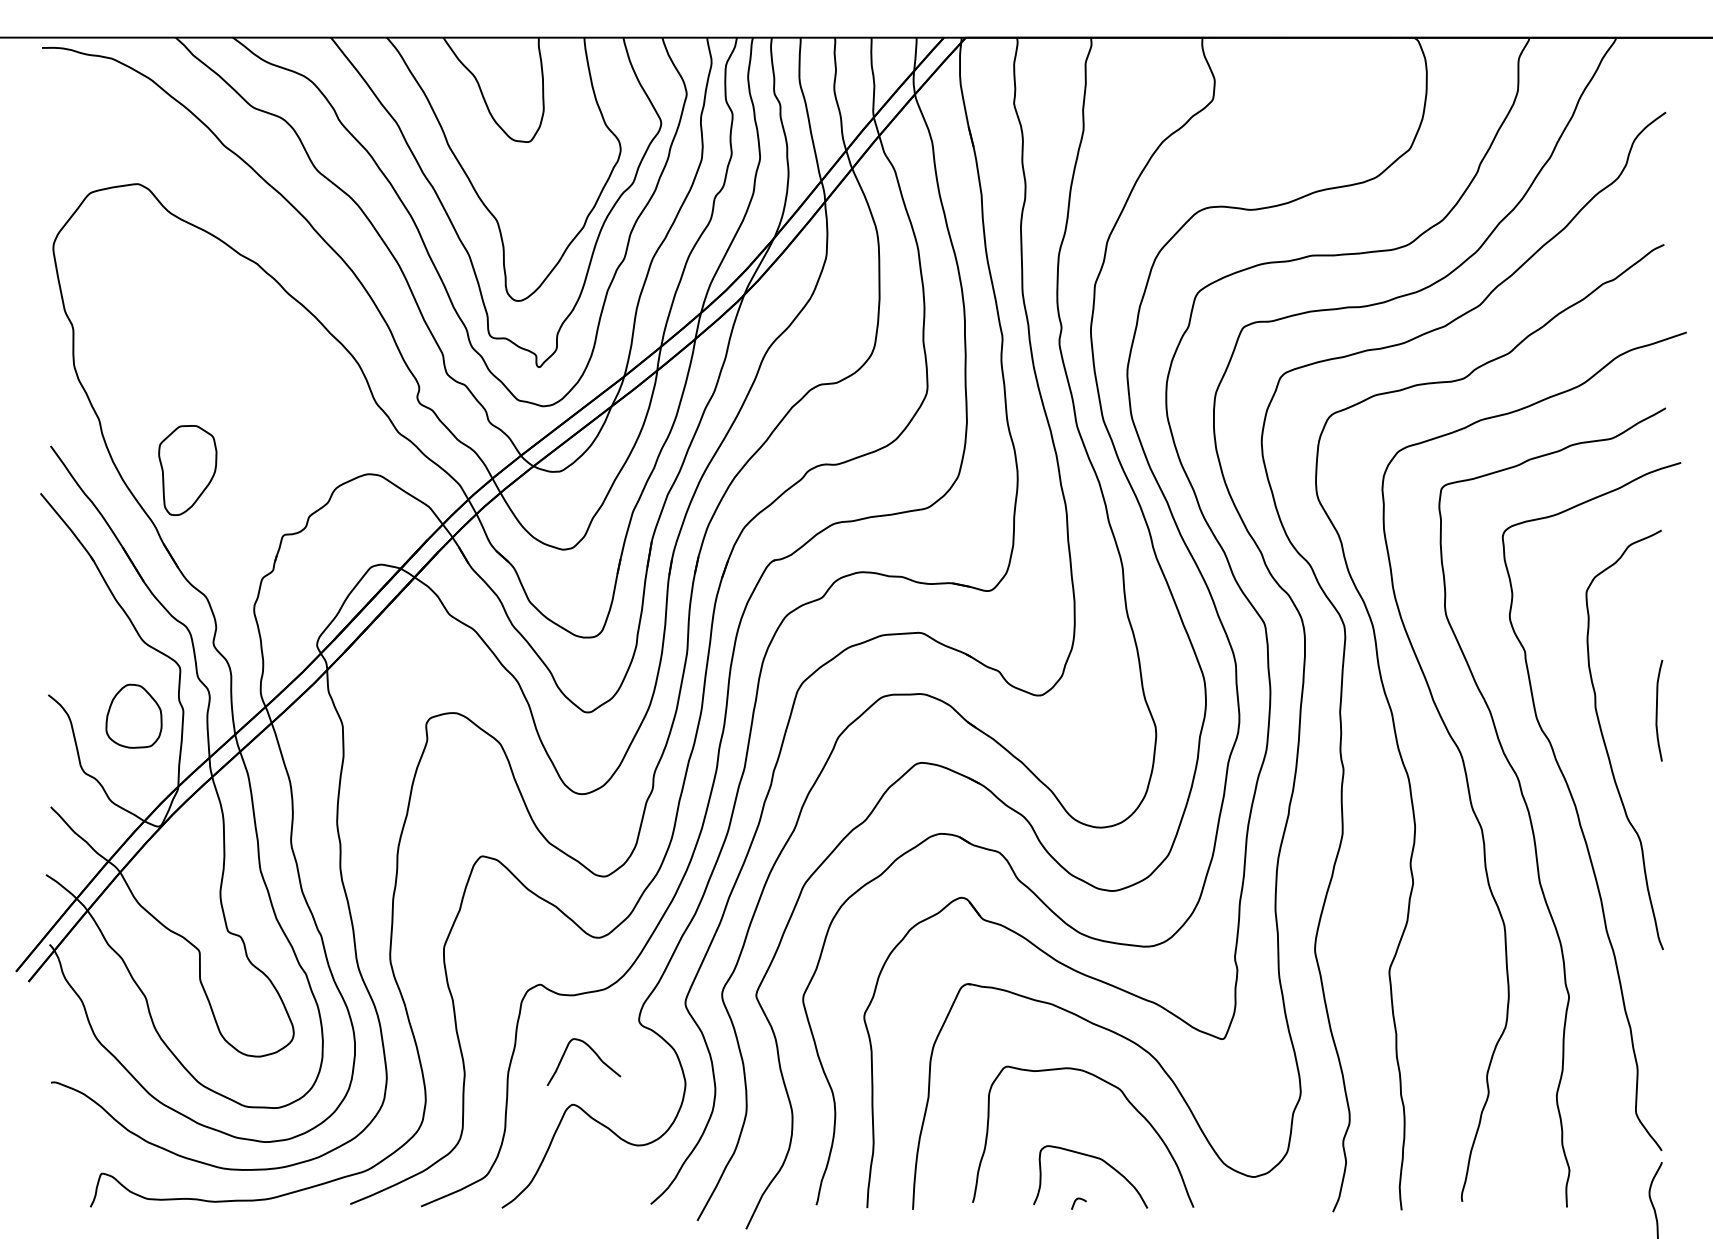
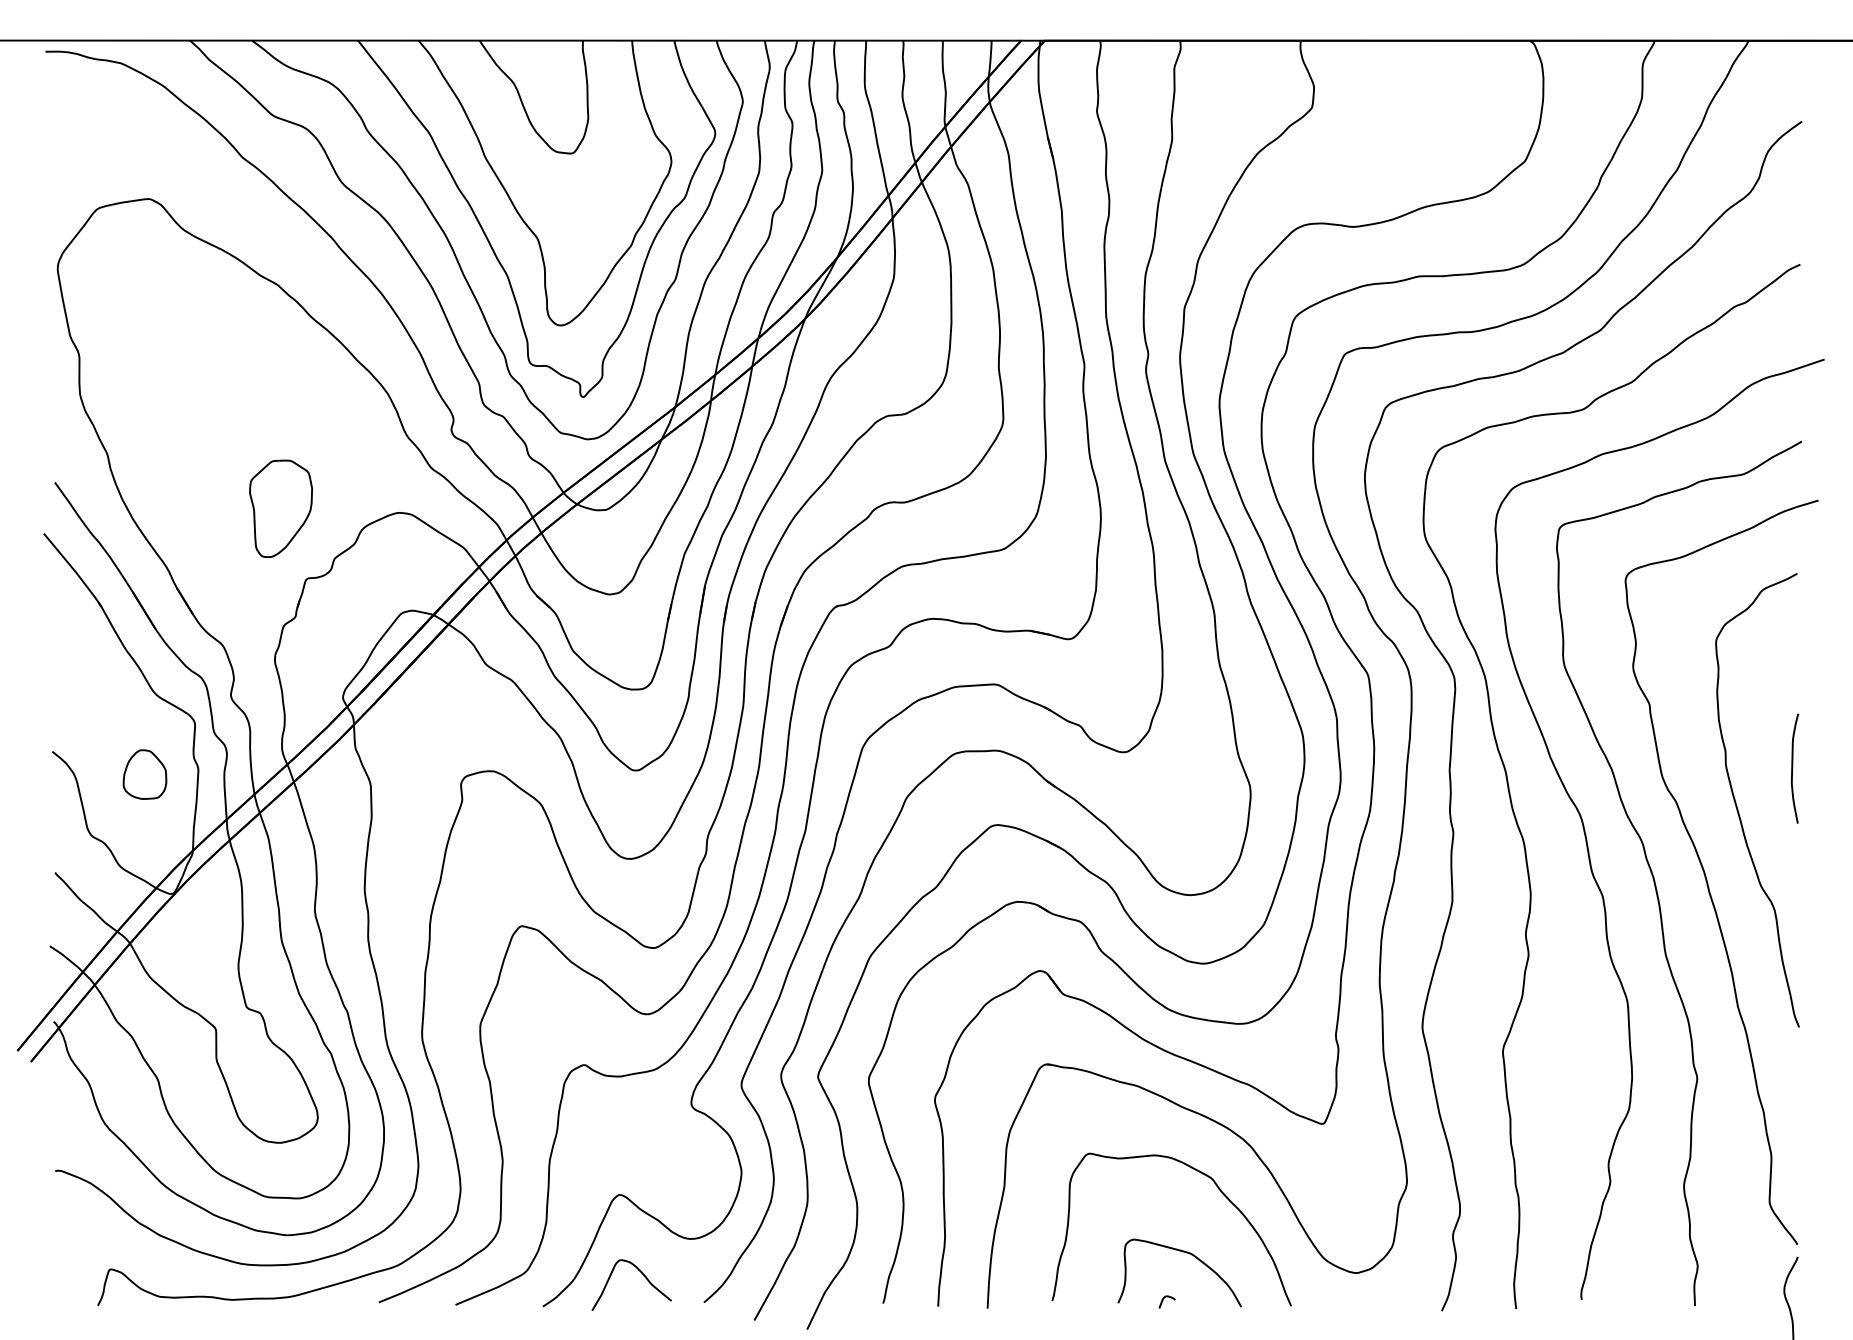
part: (187, 470) -> (280, 508), moved
part: (133, 715) -> (144, 773), size x0.71
curve: (592, 1051) -> (640, 1273), moved

